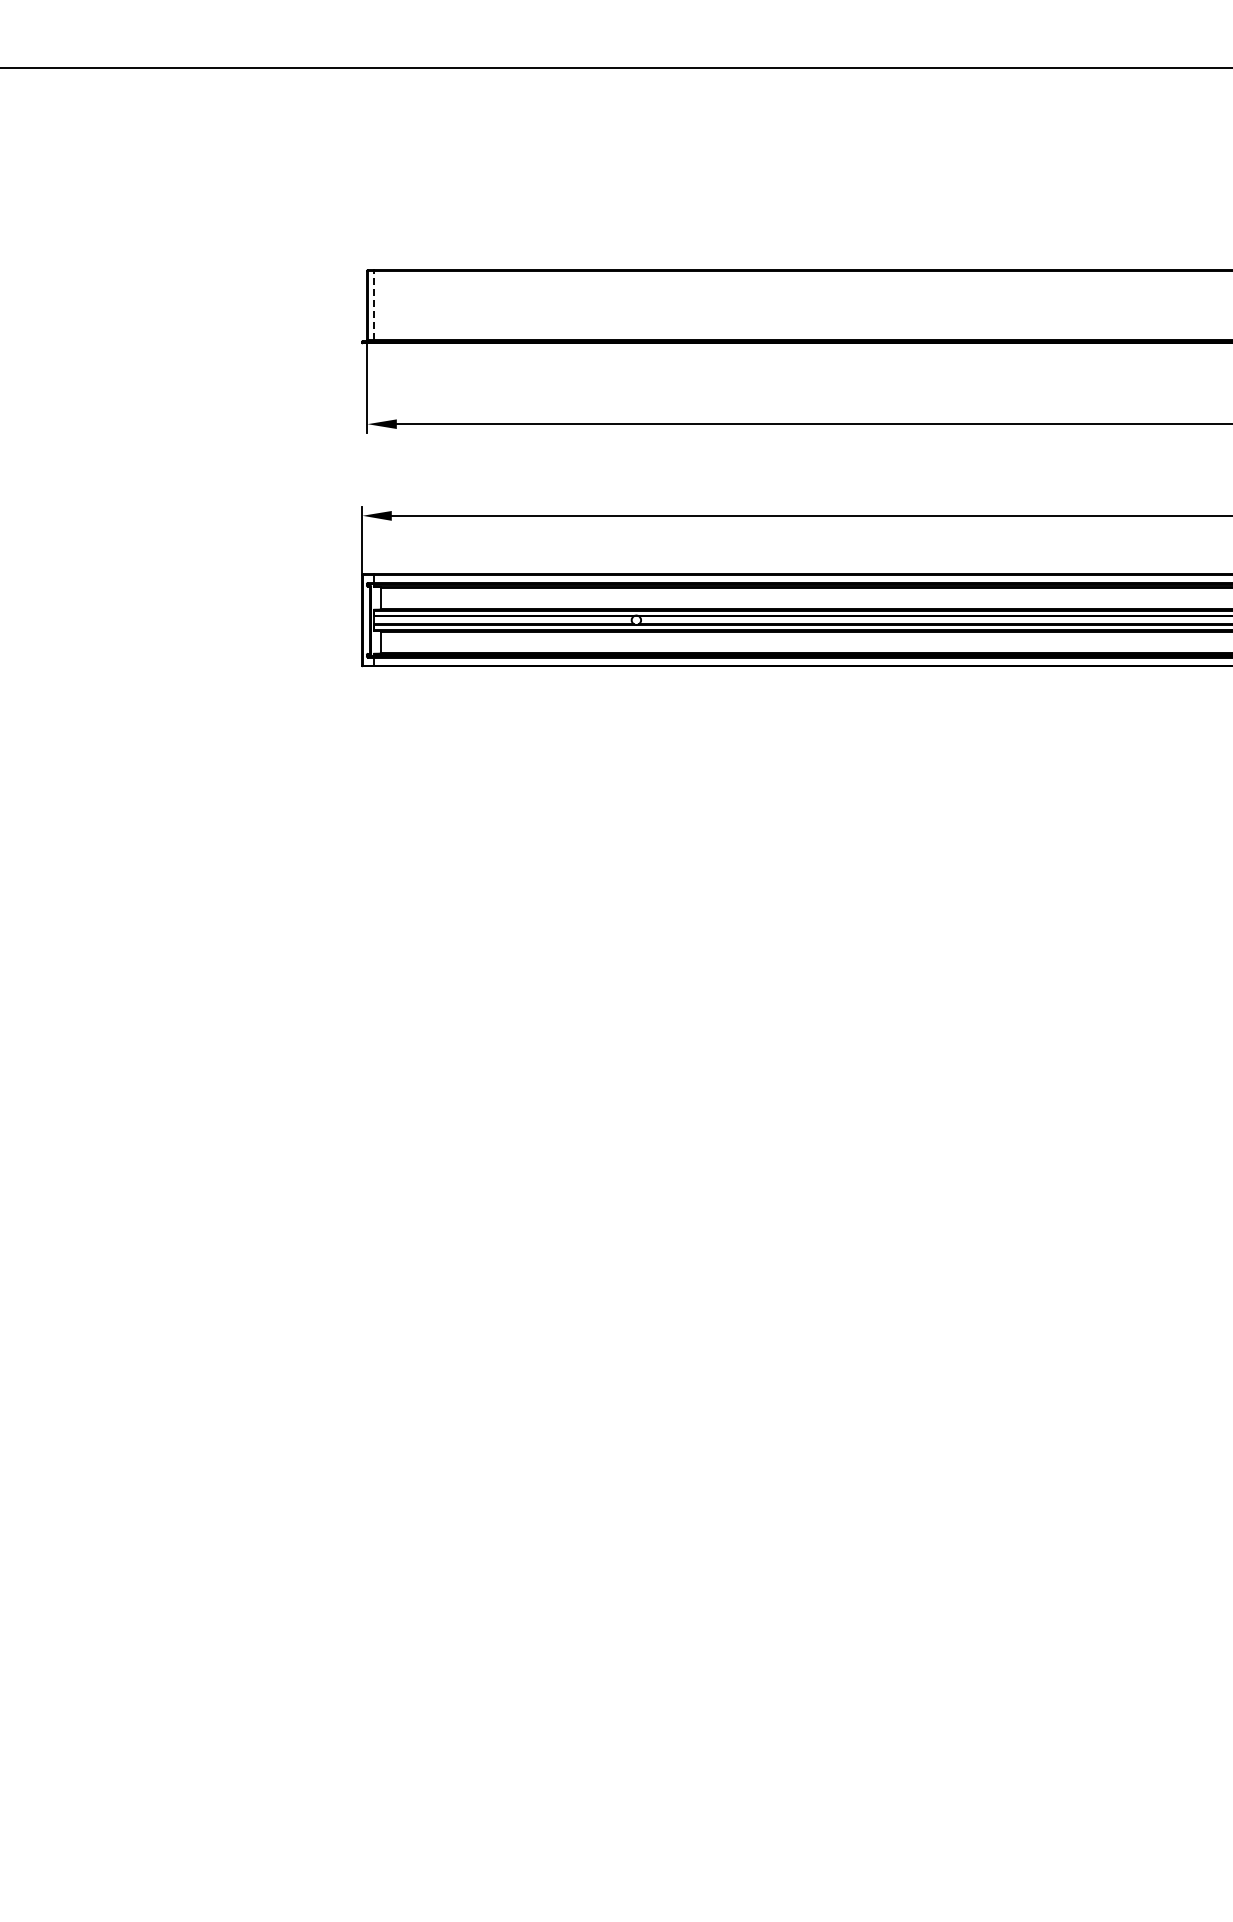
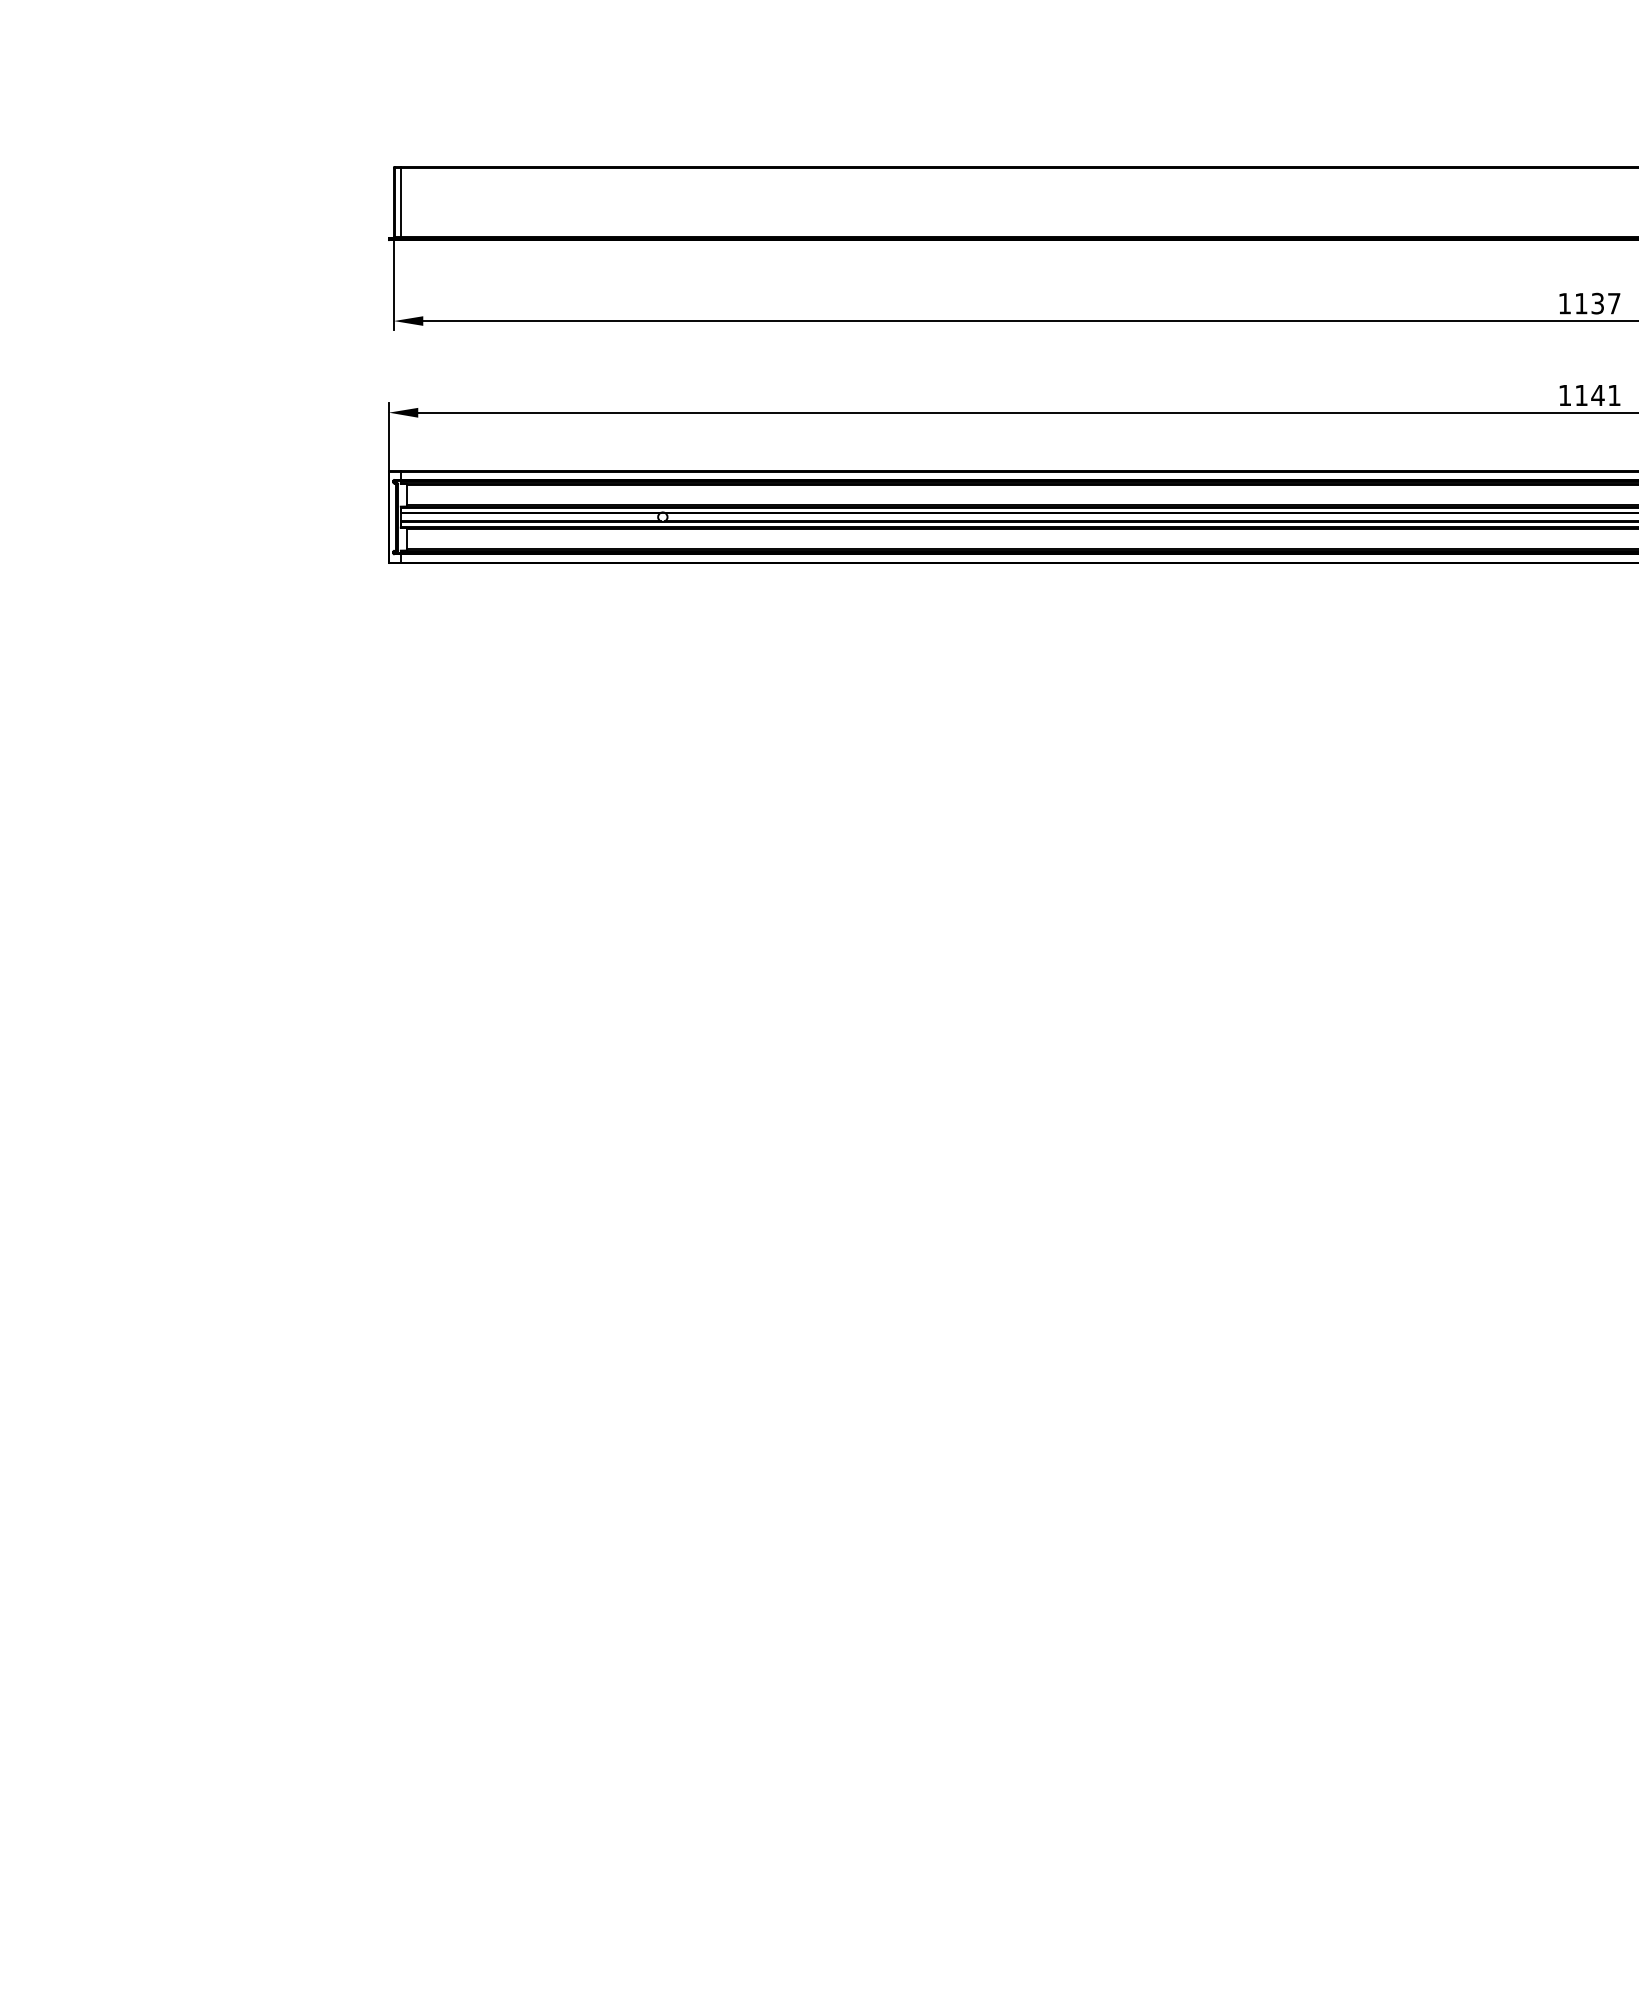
line: (374, 305) -> (400, 202), dashed -> solid

